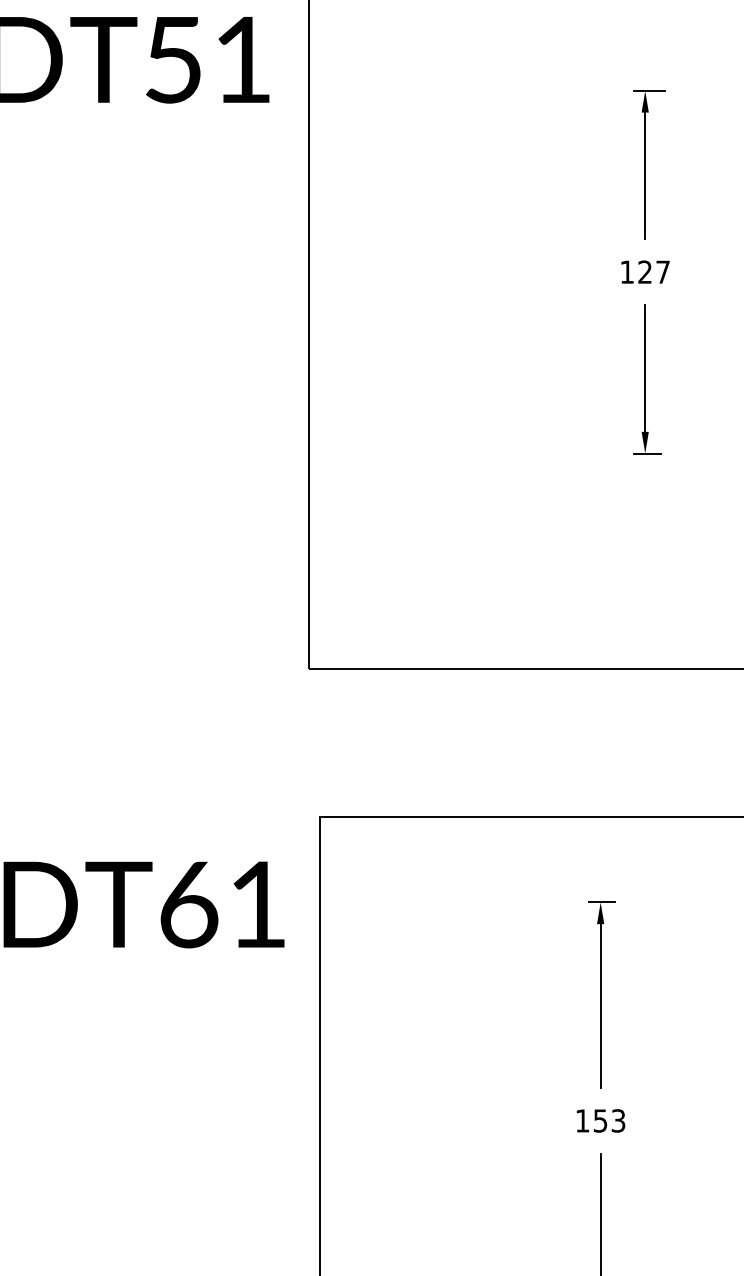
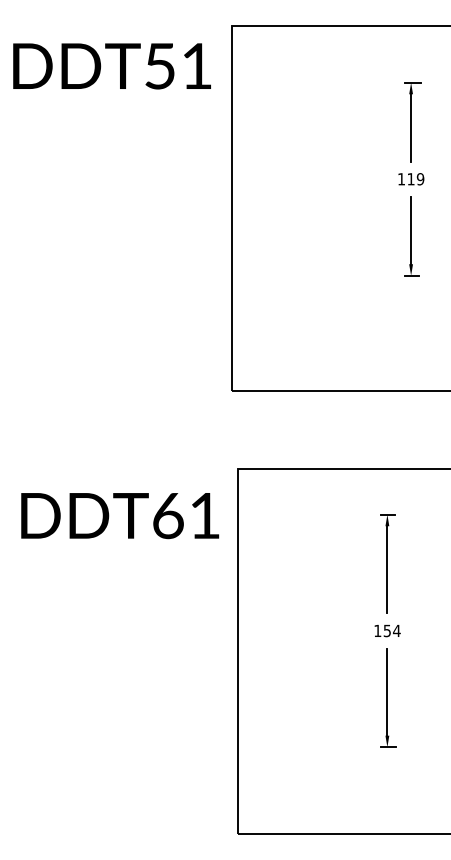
text: (653, 272) -> (415, 179), 127 -> 119
text: (617, 1120) -> (396, 630), 153 -> 154

